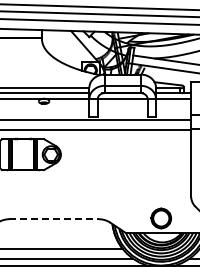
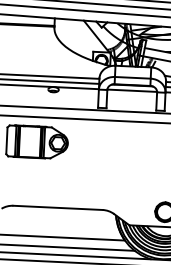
line: (54, 219) -> (58, 208), dashed -> solid

